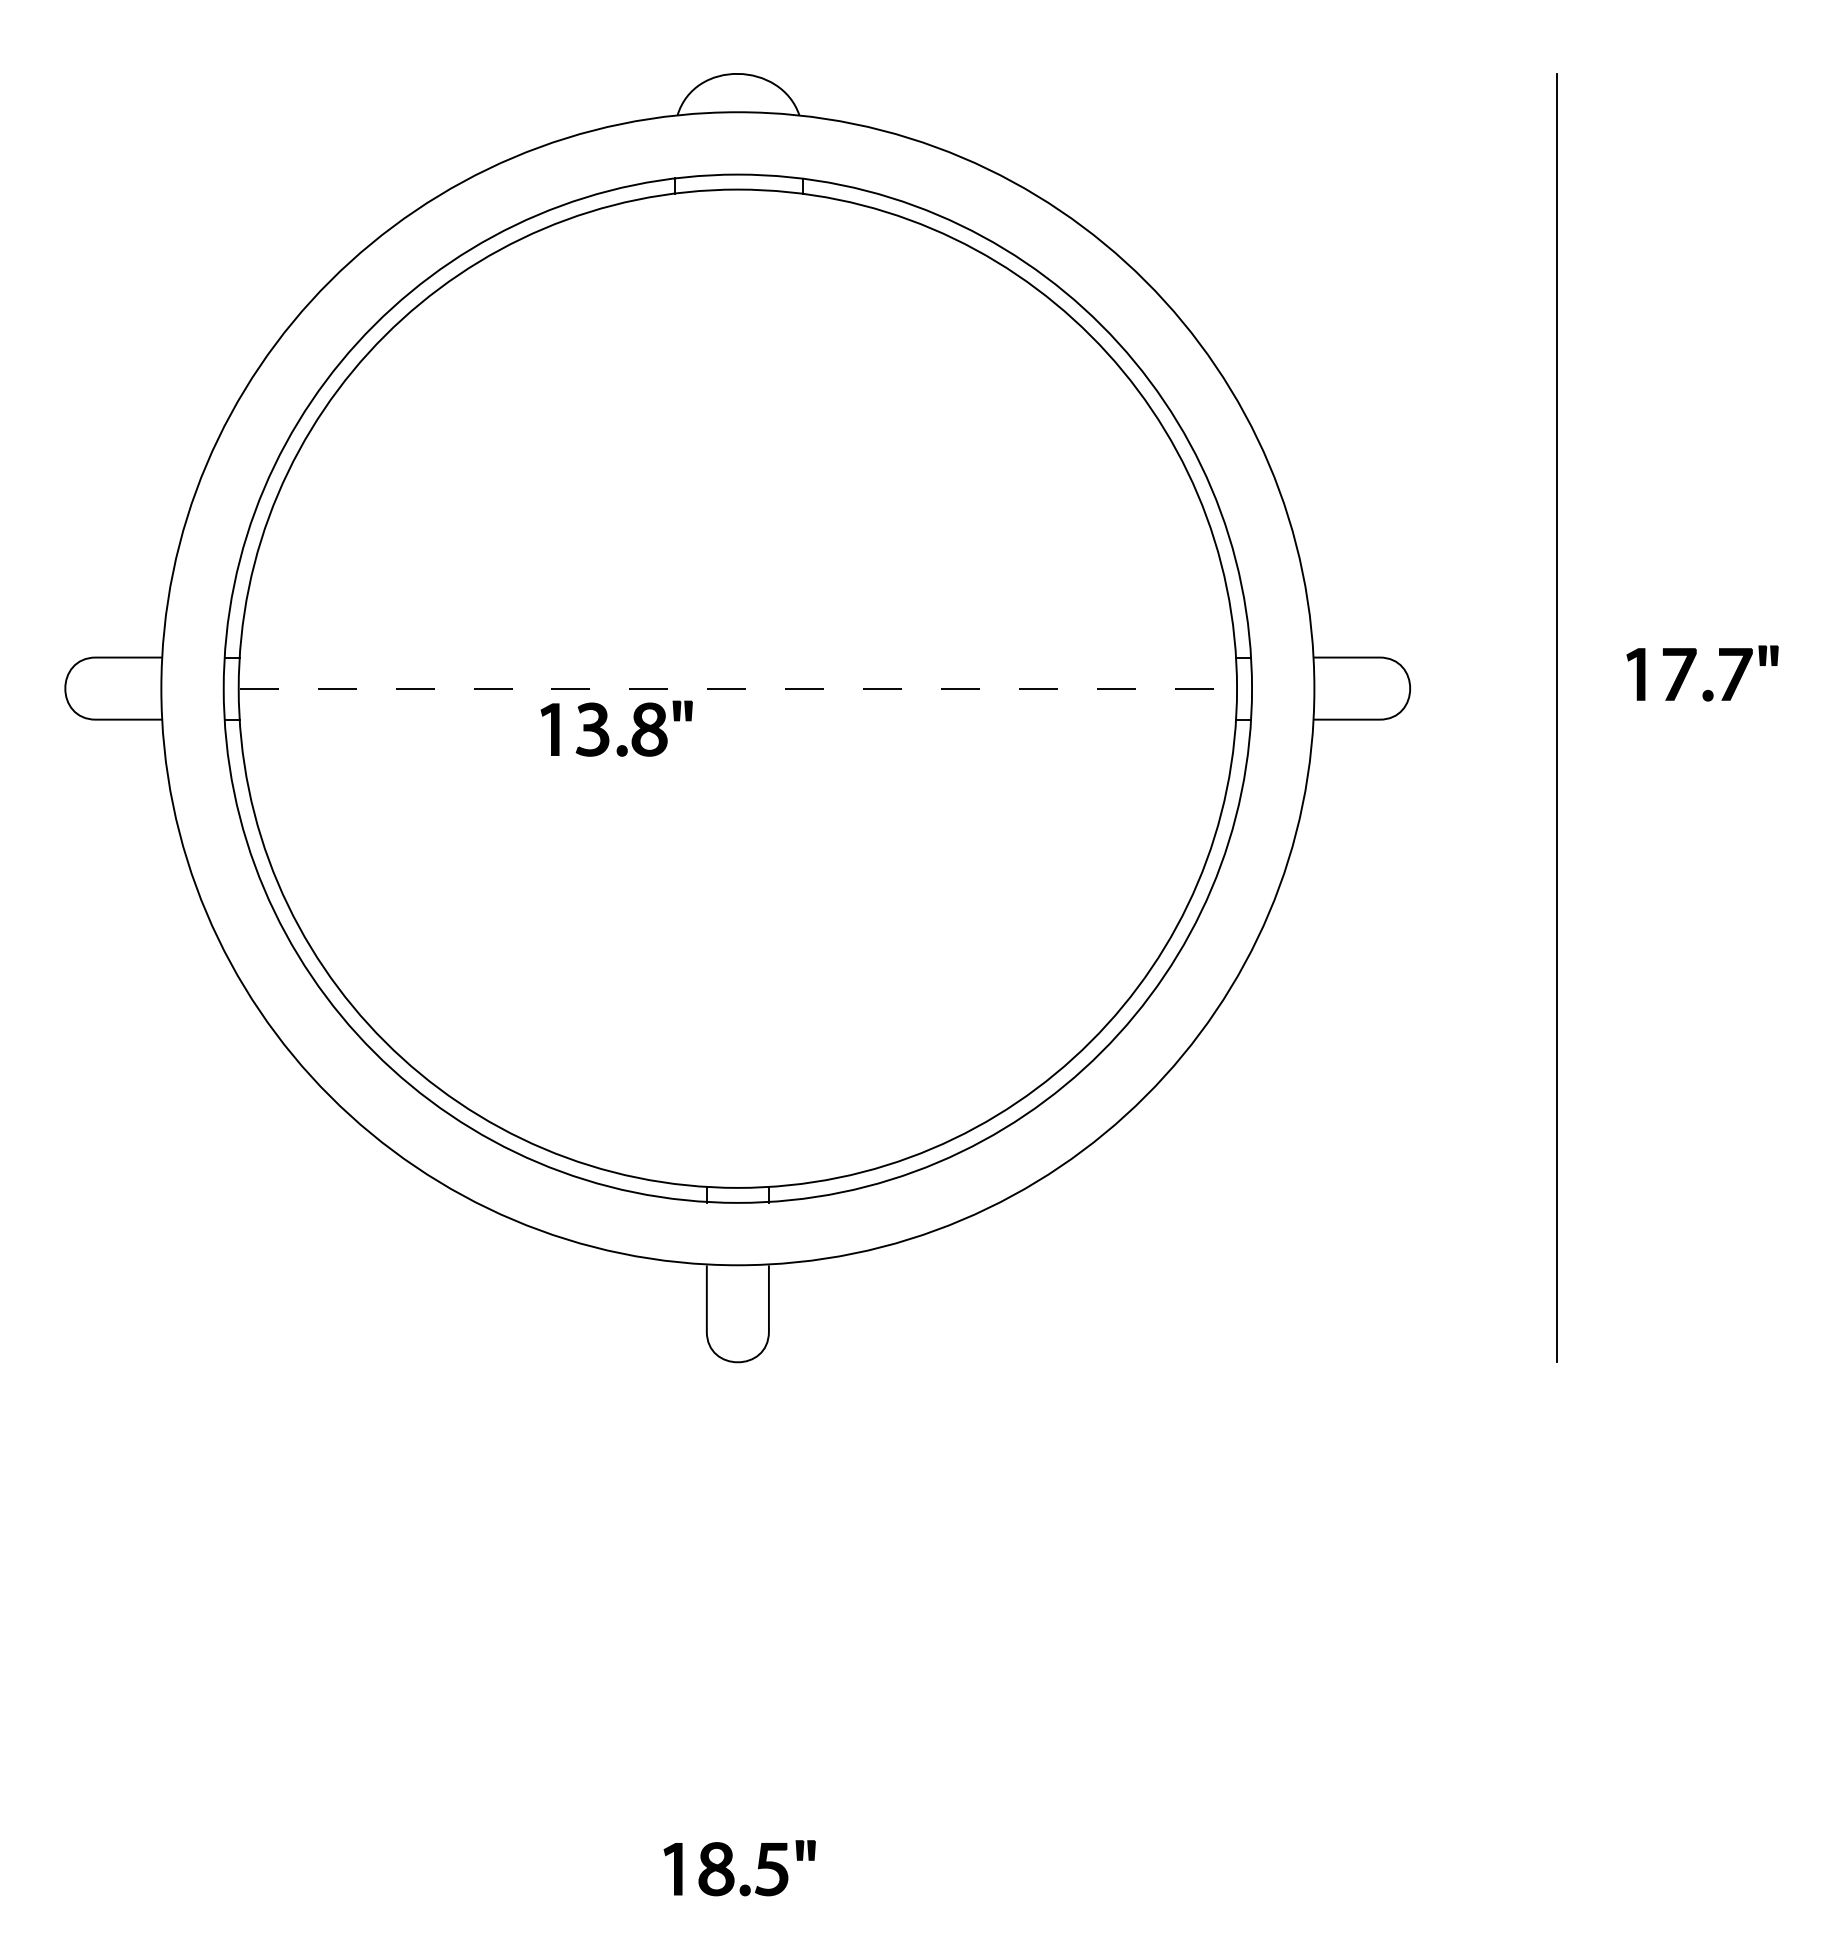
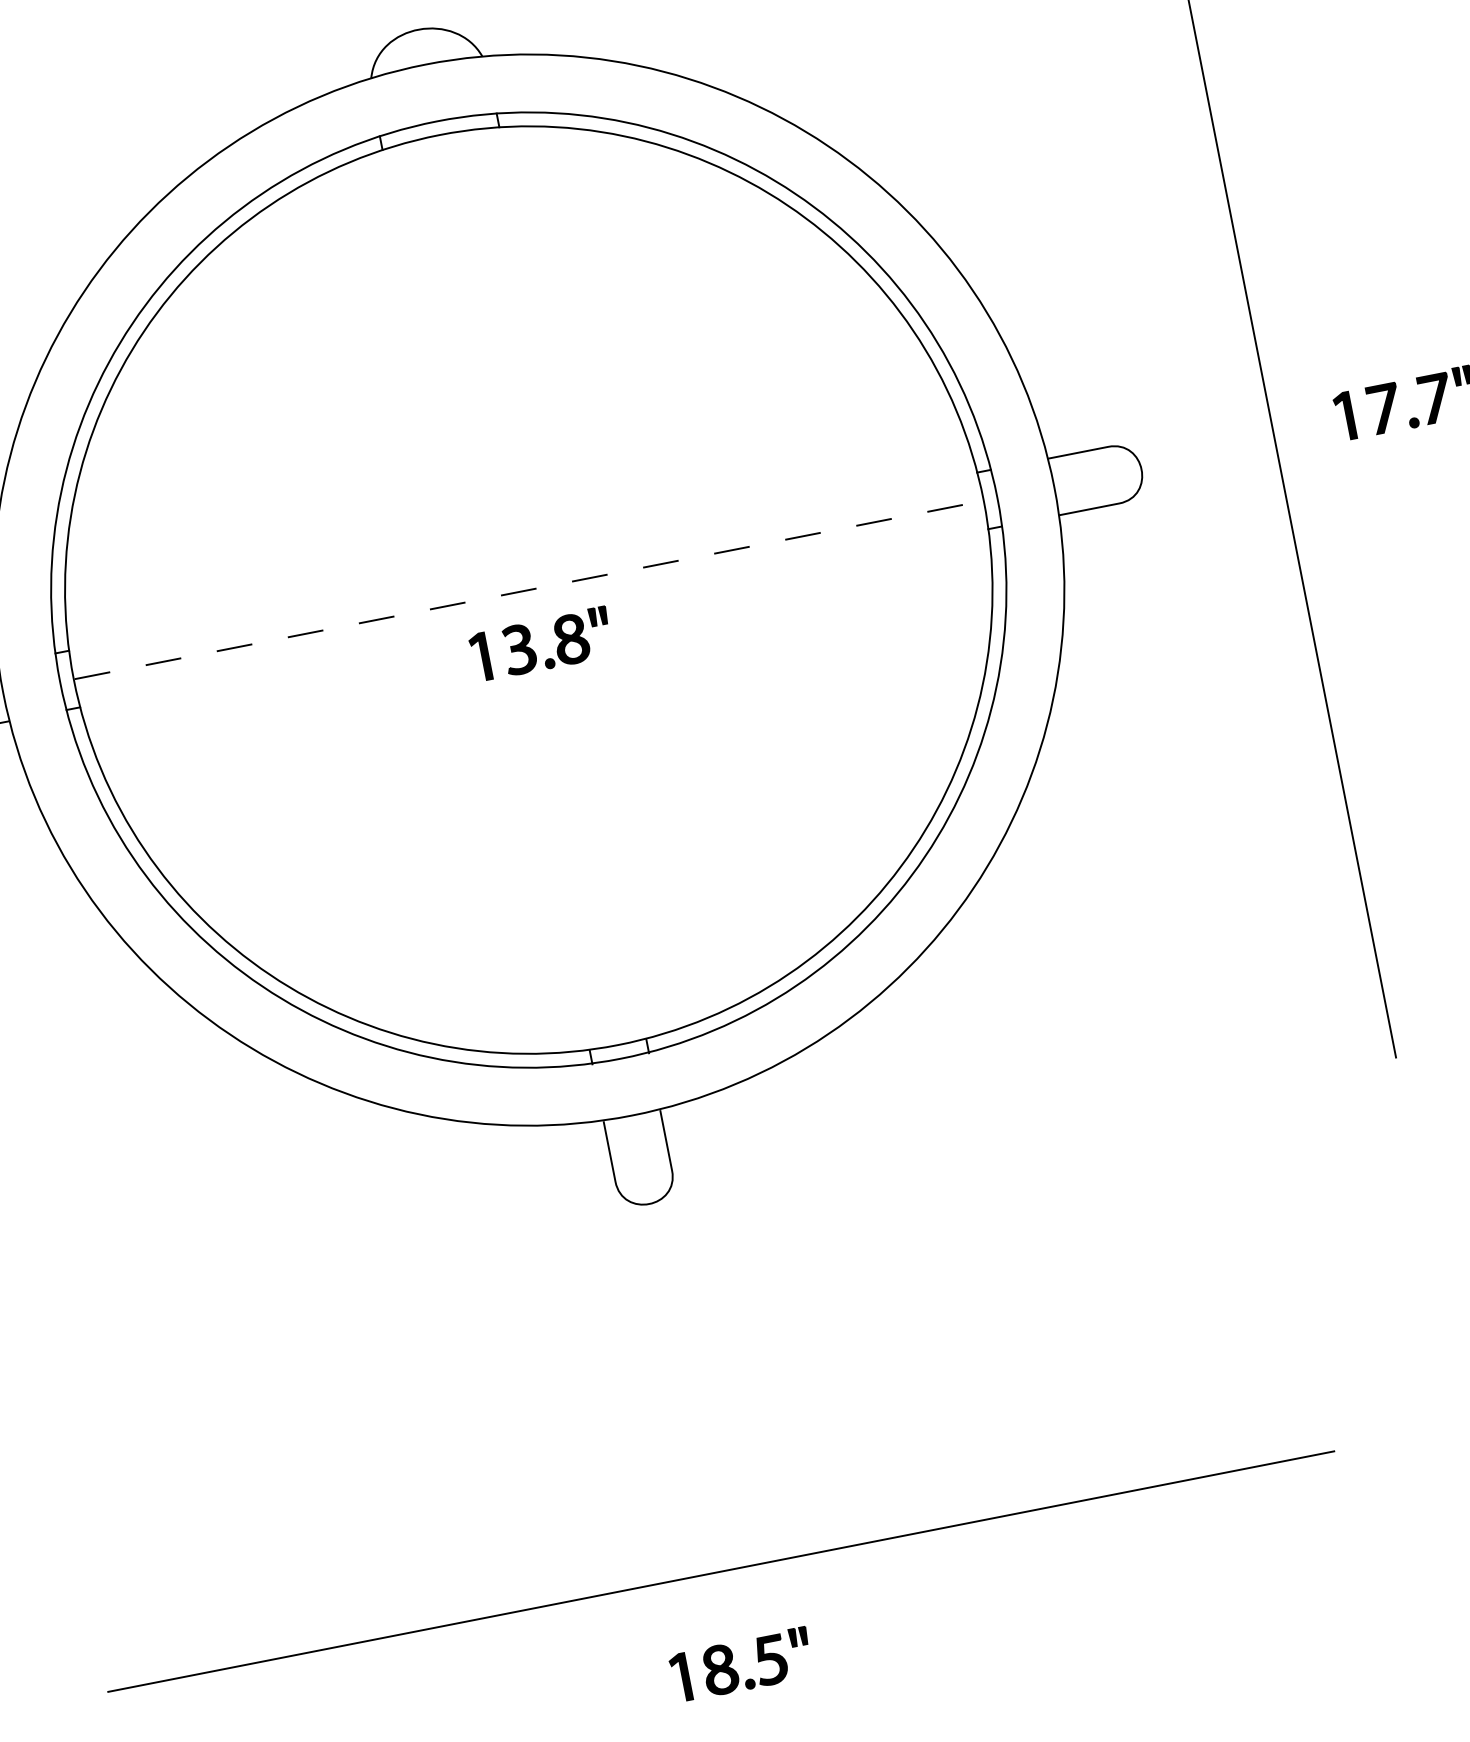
part: (607, 733) -> (533, 650), moved
line: (737, 1765) -> (721, 1571), added

